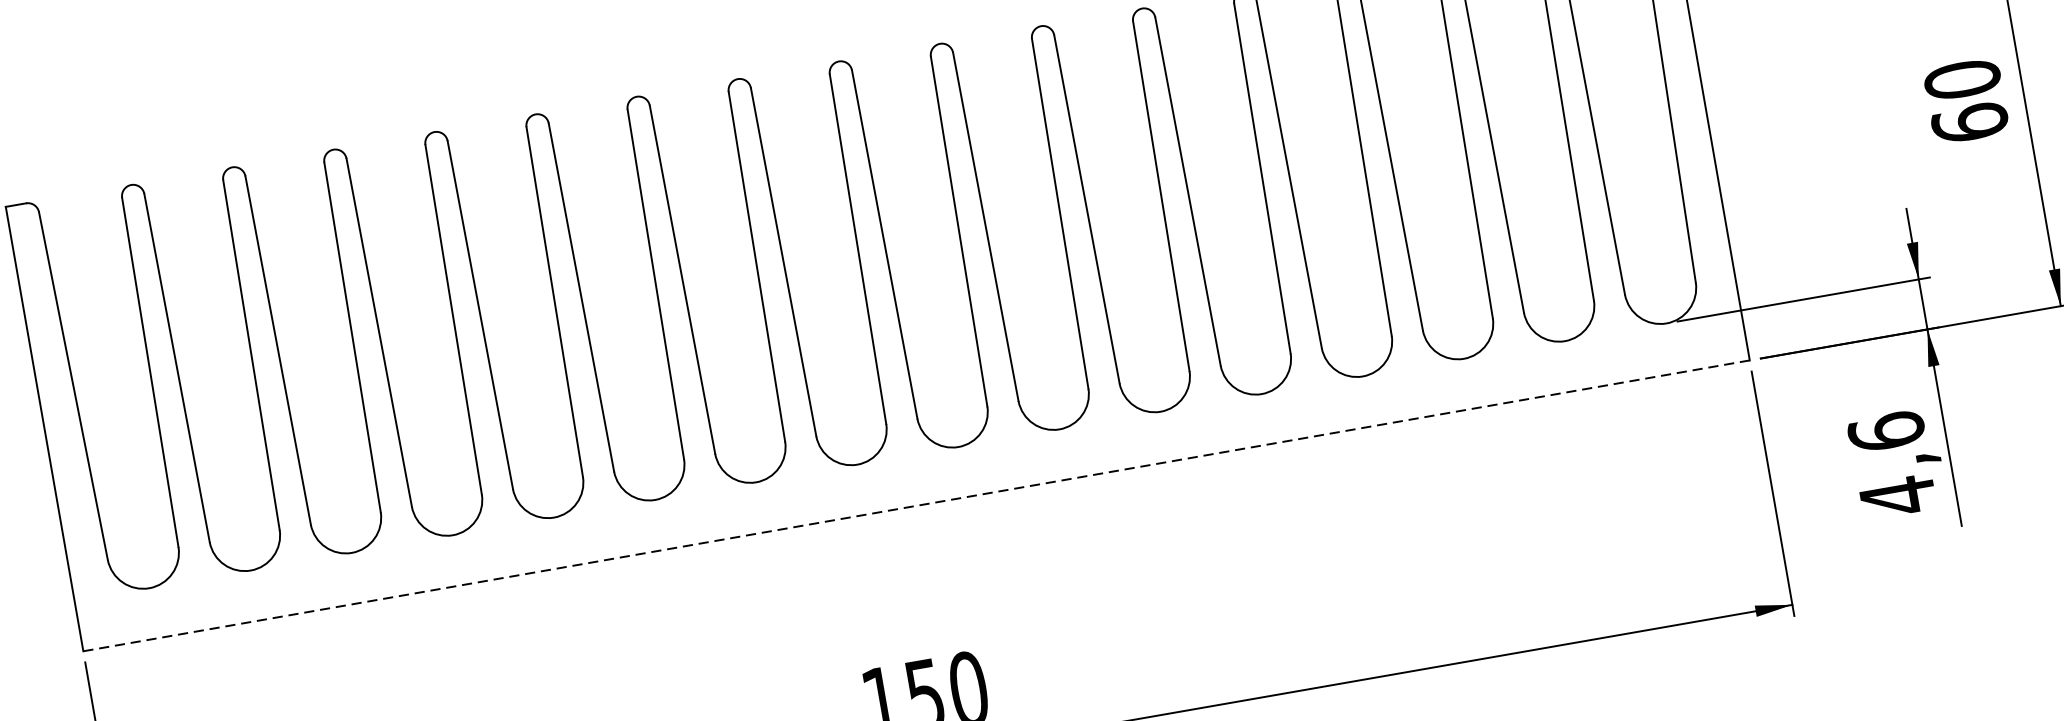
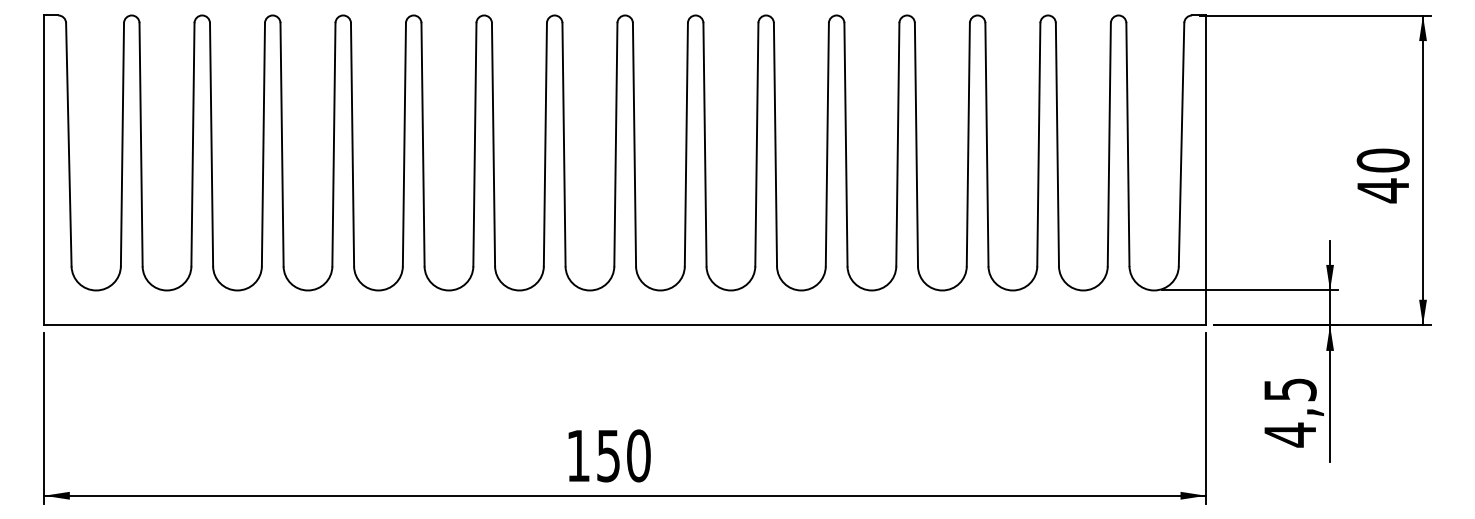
text: (1968, 122) -> (1382, 190), 60 -> 40
text: (1885, 431) -> (1289, 389), 4,6 -> 4,5
line: (917, 506) -> (625, 325), dashed -> solid

